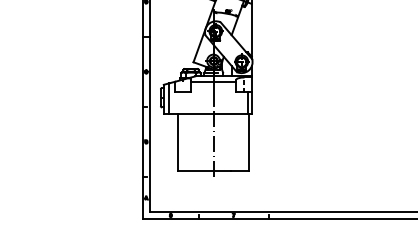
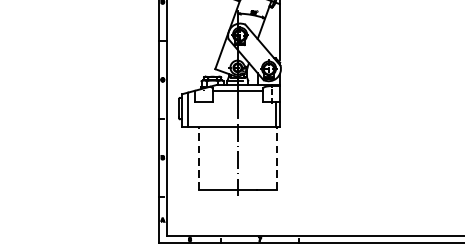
line: (178, 142) -> (198, 158), solid -> dashed
line: (249, 142) -> (277, 158), solid -> dashed

